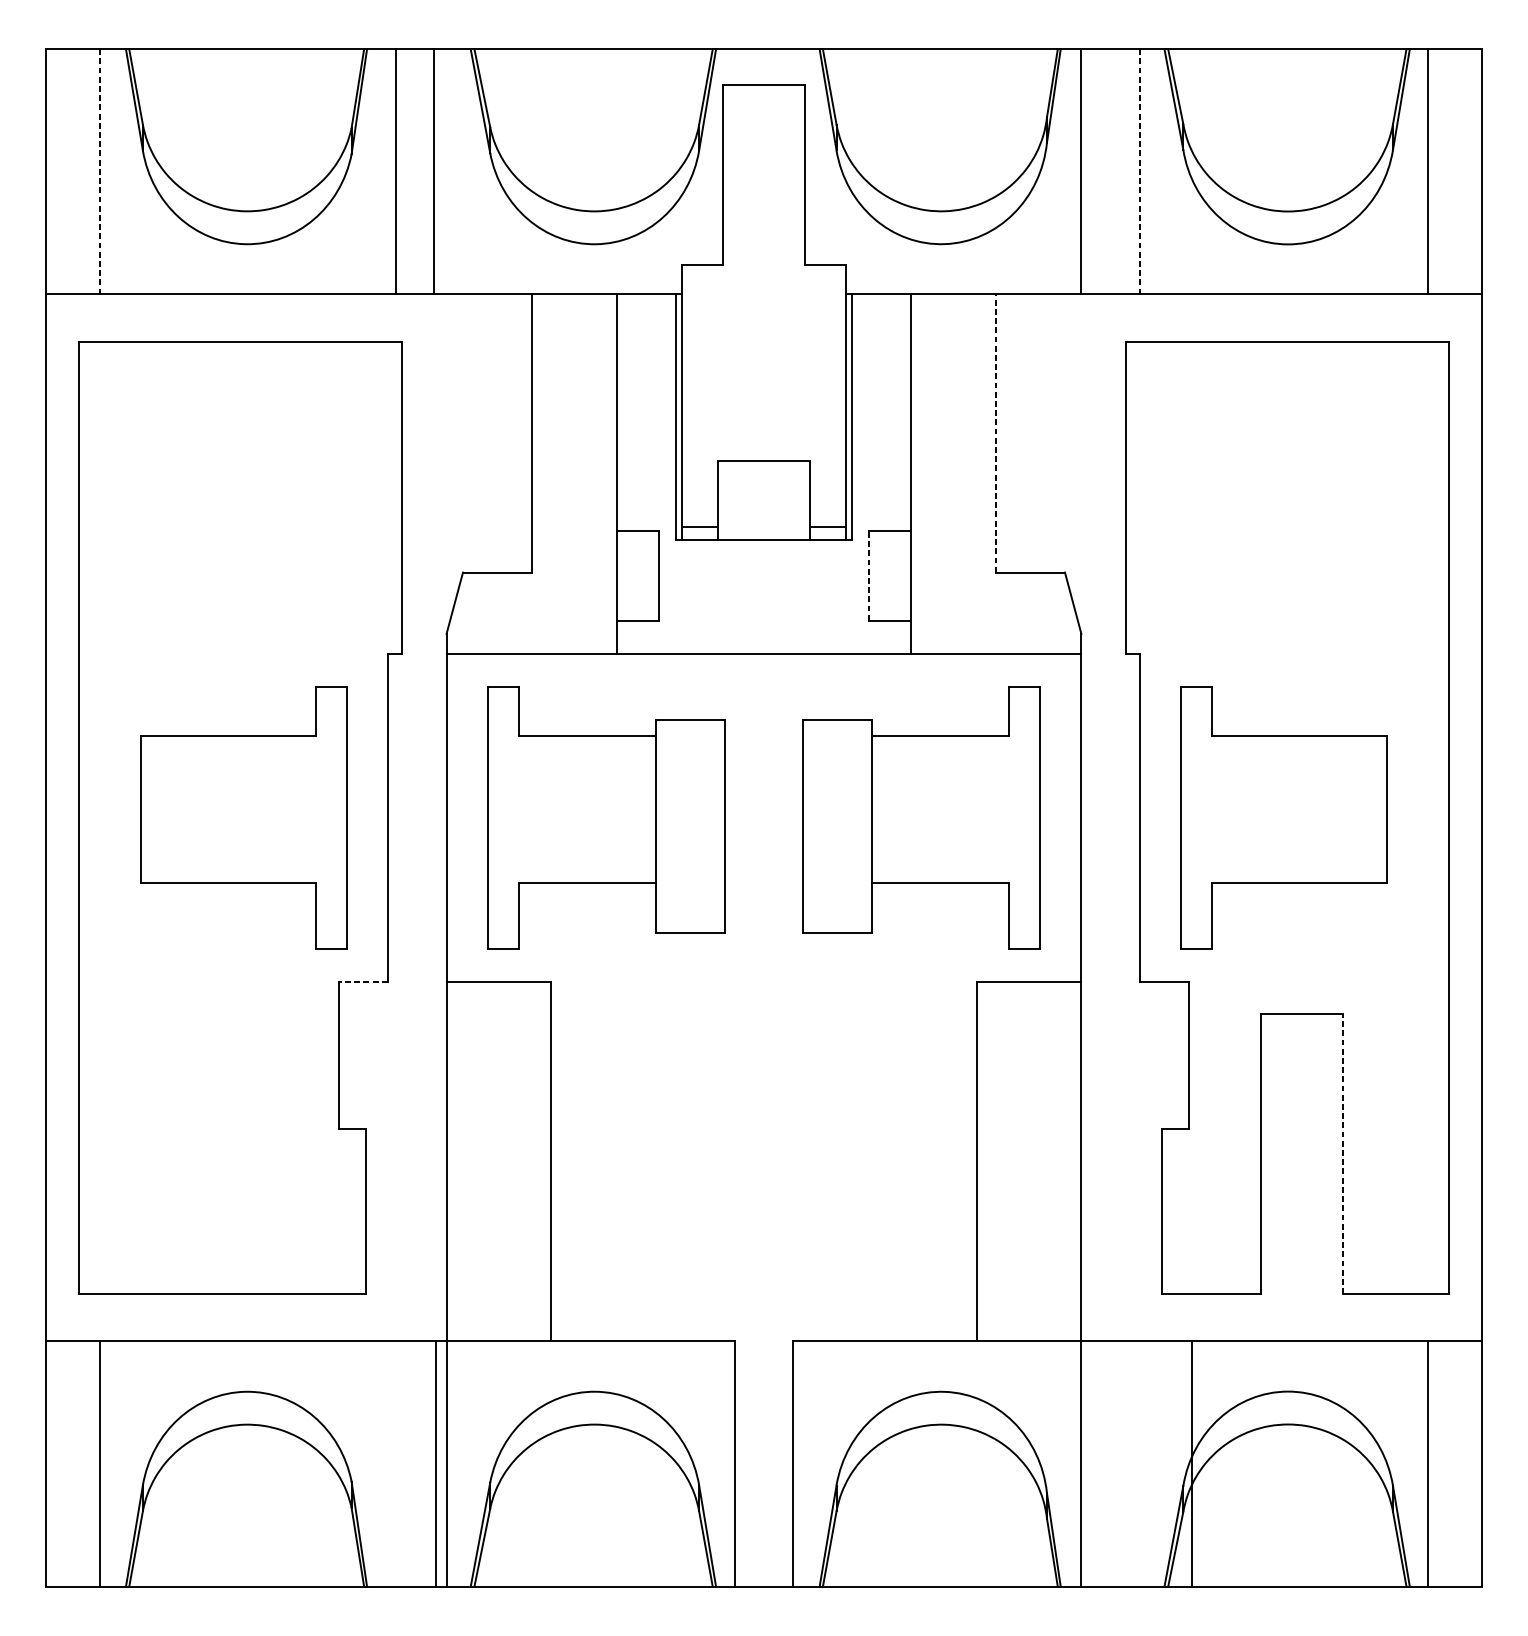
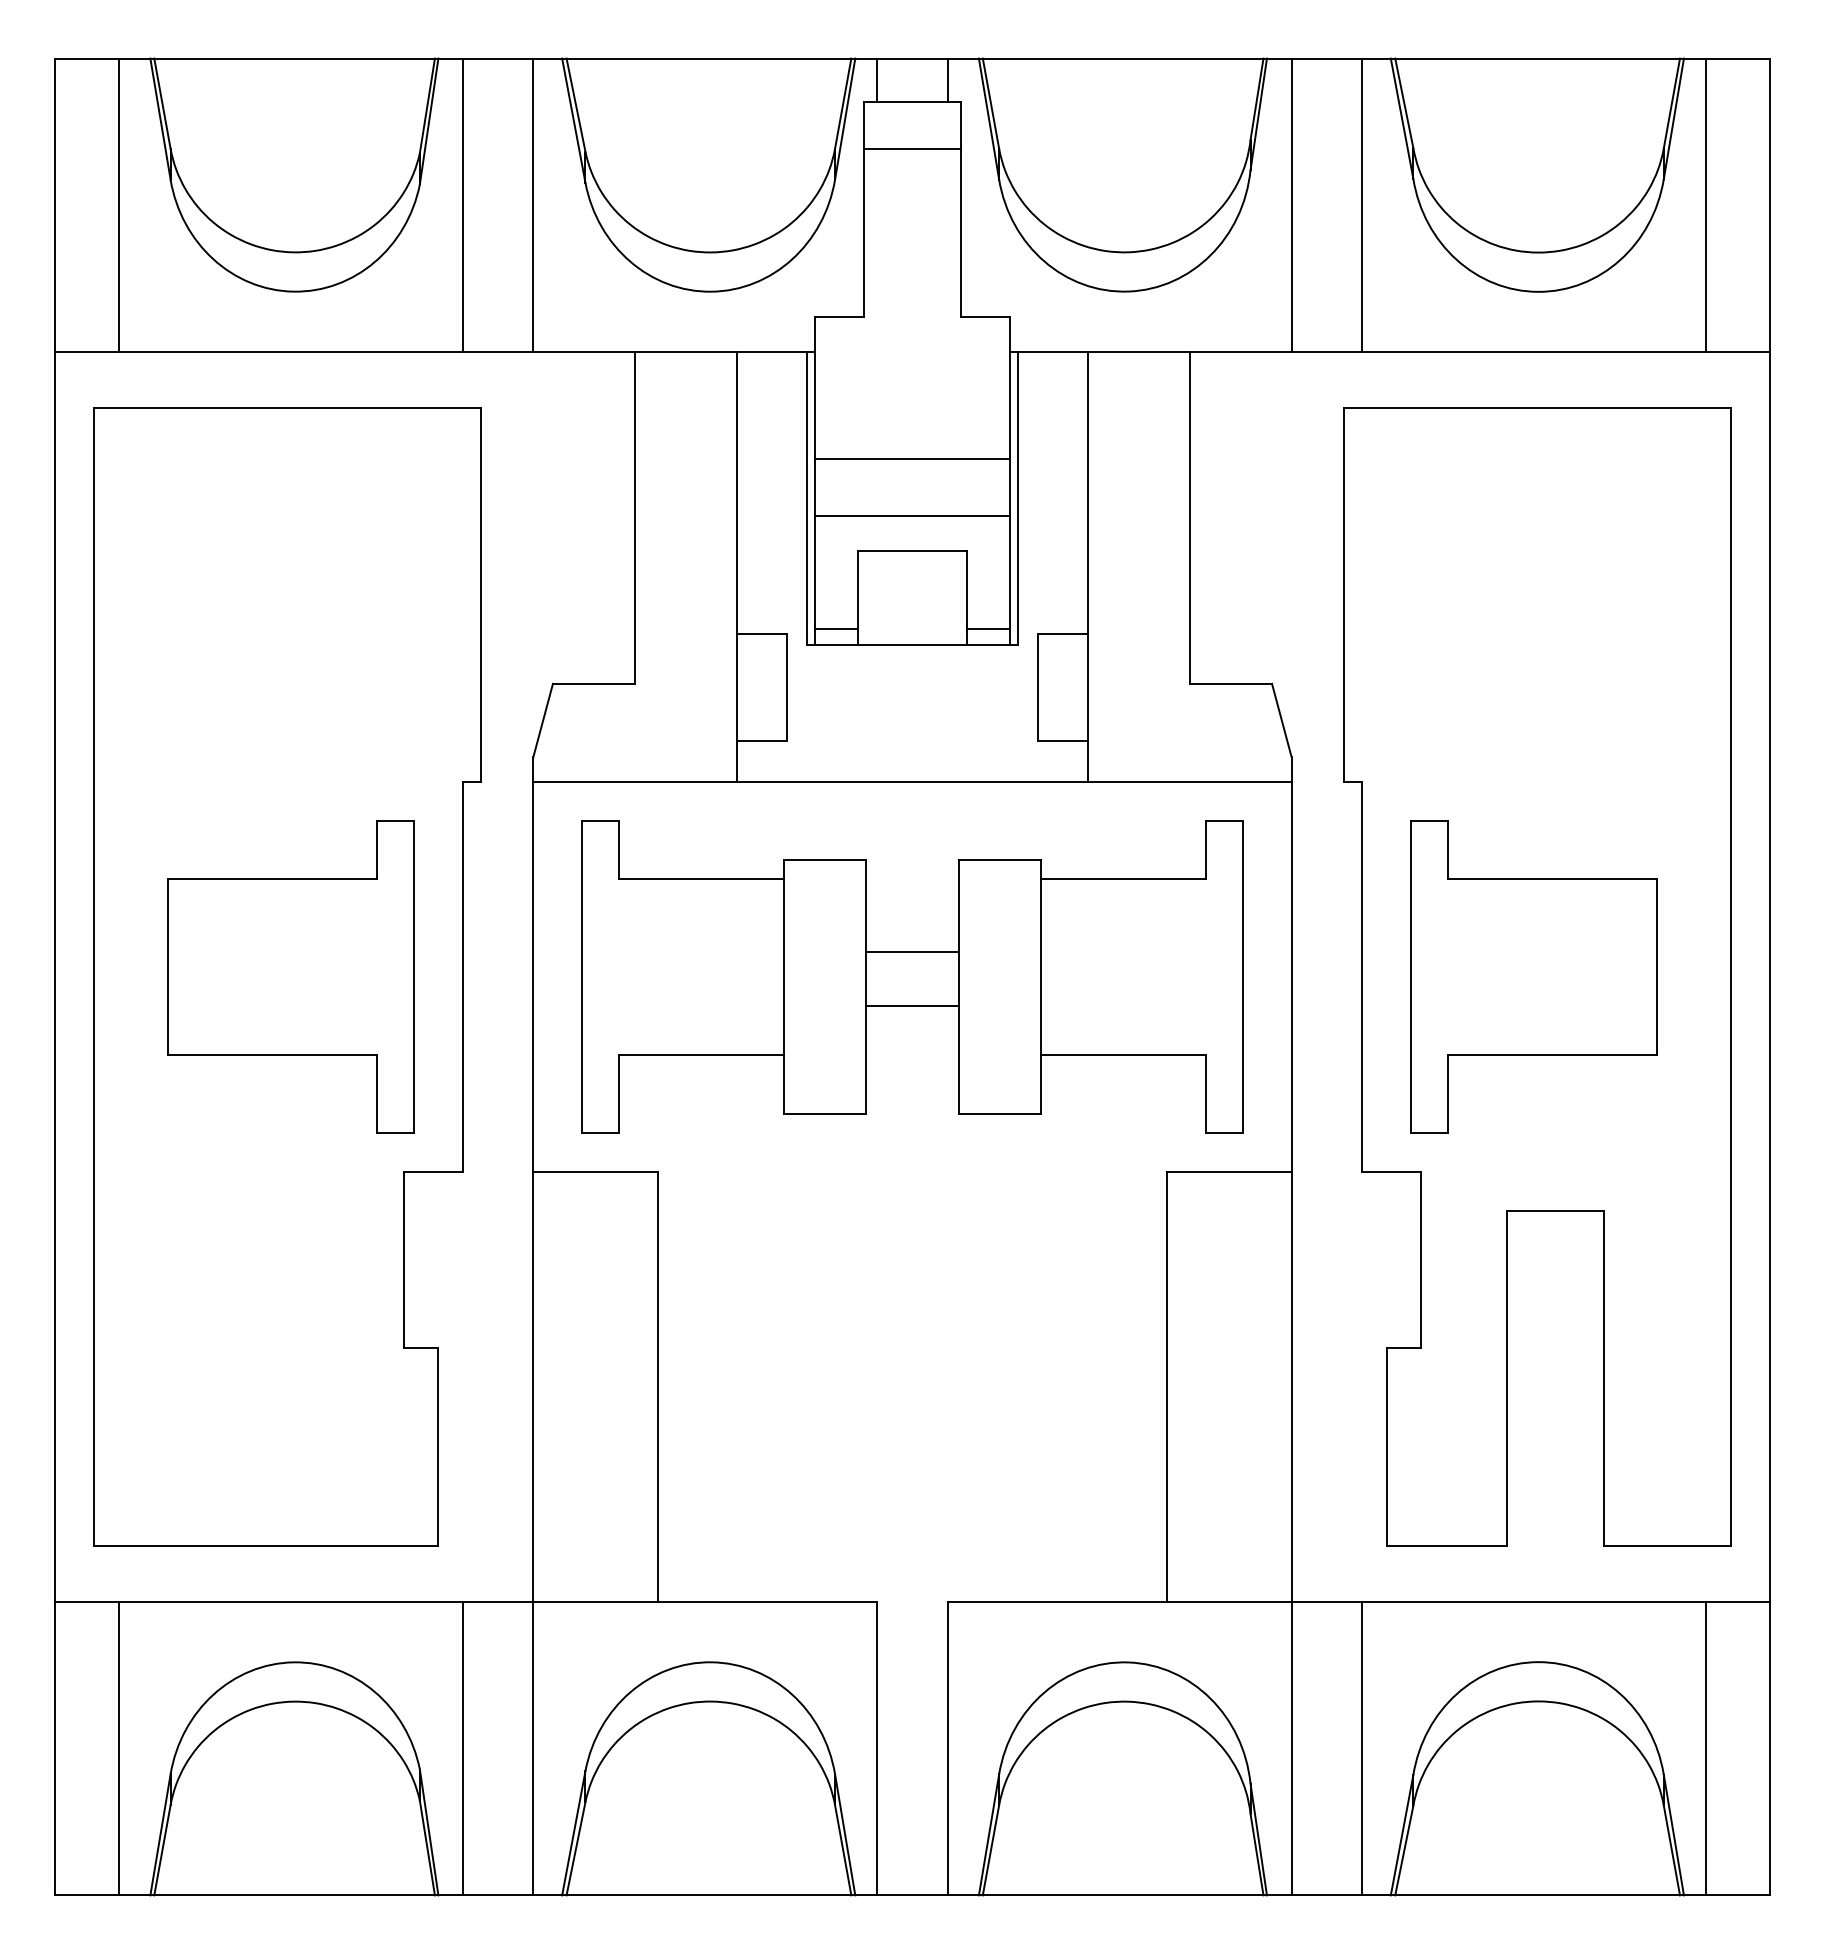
line: (734, 66) -> (877, 79), added
line: (793, 66) -> (947, 79), added
line: (764, 124) -> (912, 148), added
line: (396, 171) -> (533, 204), moved
line: (434, 171) -> (463, 204), moved
line: (100, 172) -> (119, 205), dashed -> solid
line: (1139, 172) -> (1361, 205), dashed -> solid
line: (764, 383) -> (912, 458), added
line: (764, 432) -> (912, 516), added
line: (995, 433) -> (1189, 517), dashed -> solid
line: (868, 575) -> (1037, 687), dashed -> solid
line: (764, 796) -> (912, 951), added
line: (764, 842) -> (912, 1006), added
line: (362, 981) -> (433, 1172), dashed -> solid
line: (1343, 1154) -> (1604, 1378), dashed -> solid
line: (436, 1463) -> (463, 1748), moved
line: (1191, 1463) -> (1361, 1748), moved

